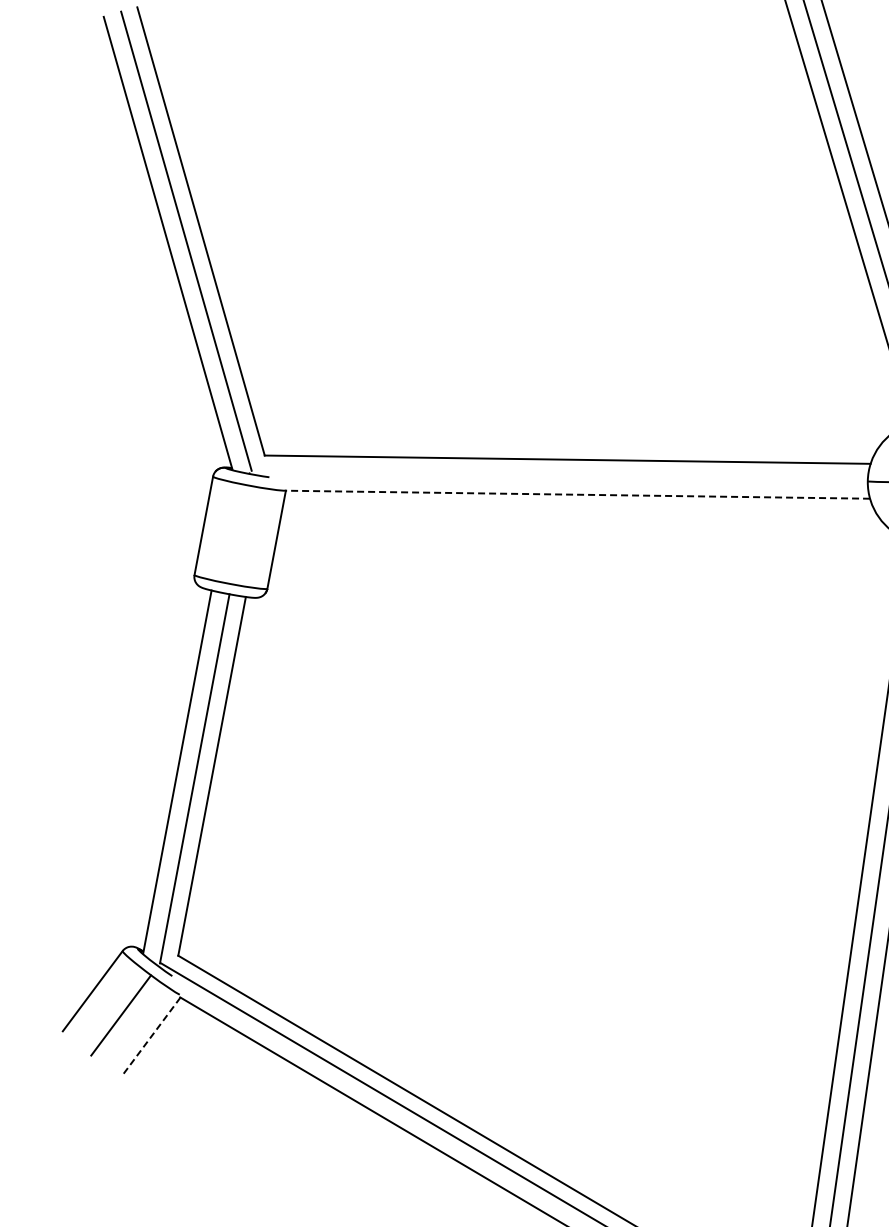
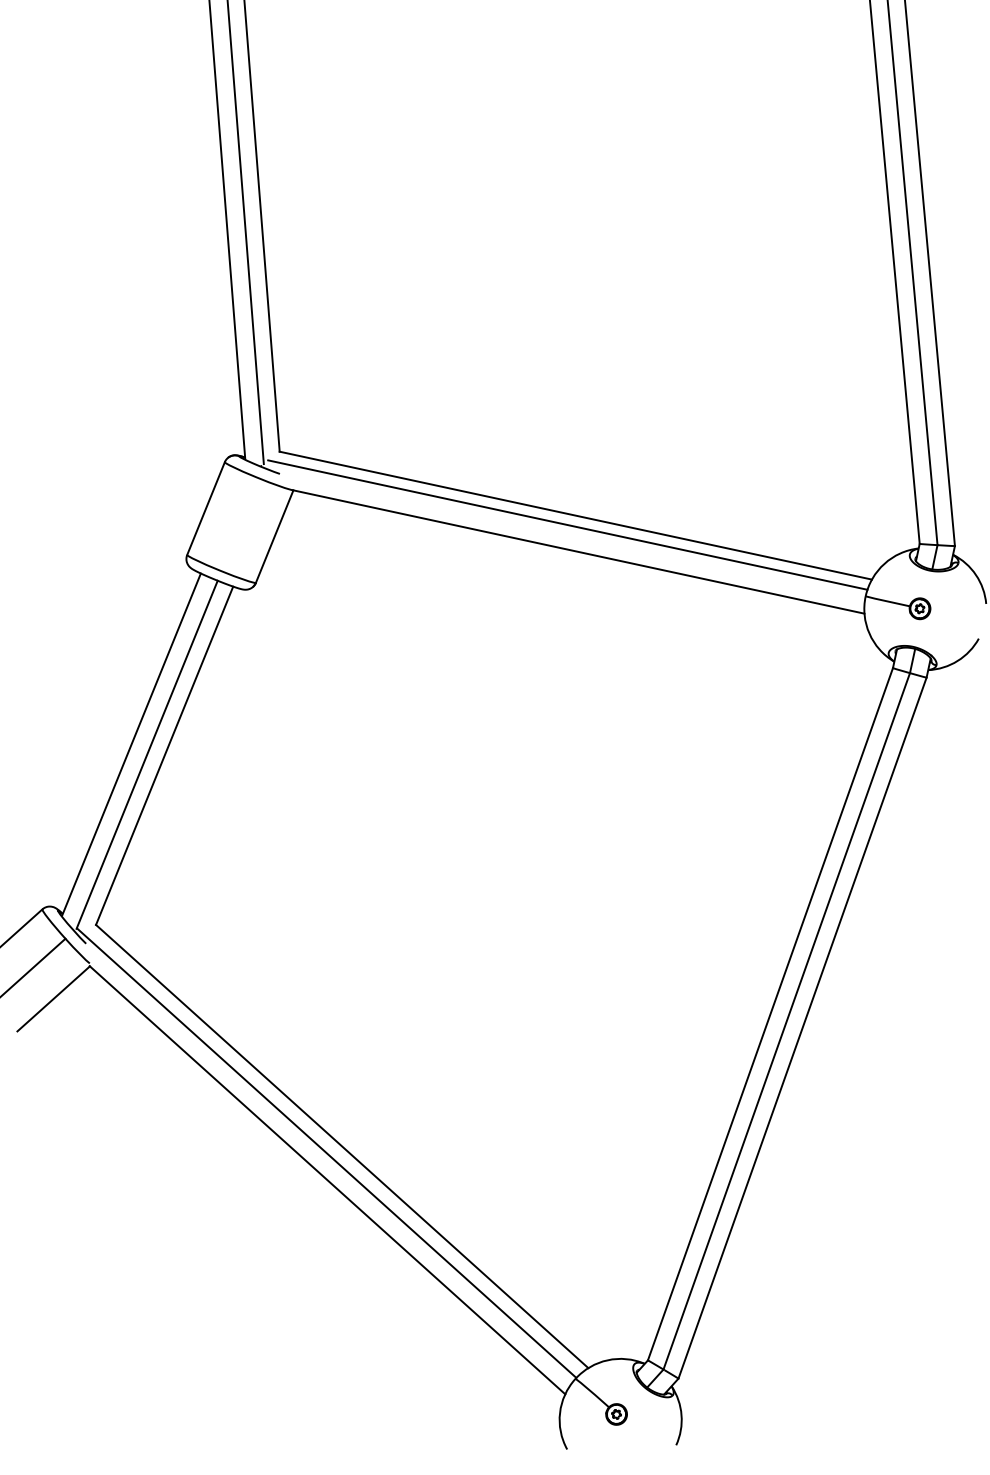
line: (561, 470) -> (567, 524), added
line: (577, 494) -> (578, 551), dashed -> solid
line: (151, 1036) -> (53, 998), dashed -> solid

